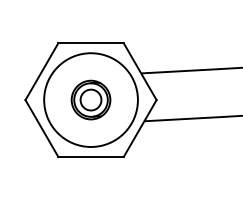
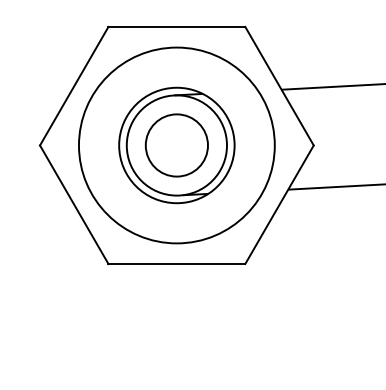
part: (90, 99) -> (175, 144), size x1.43

